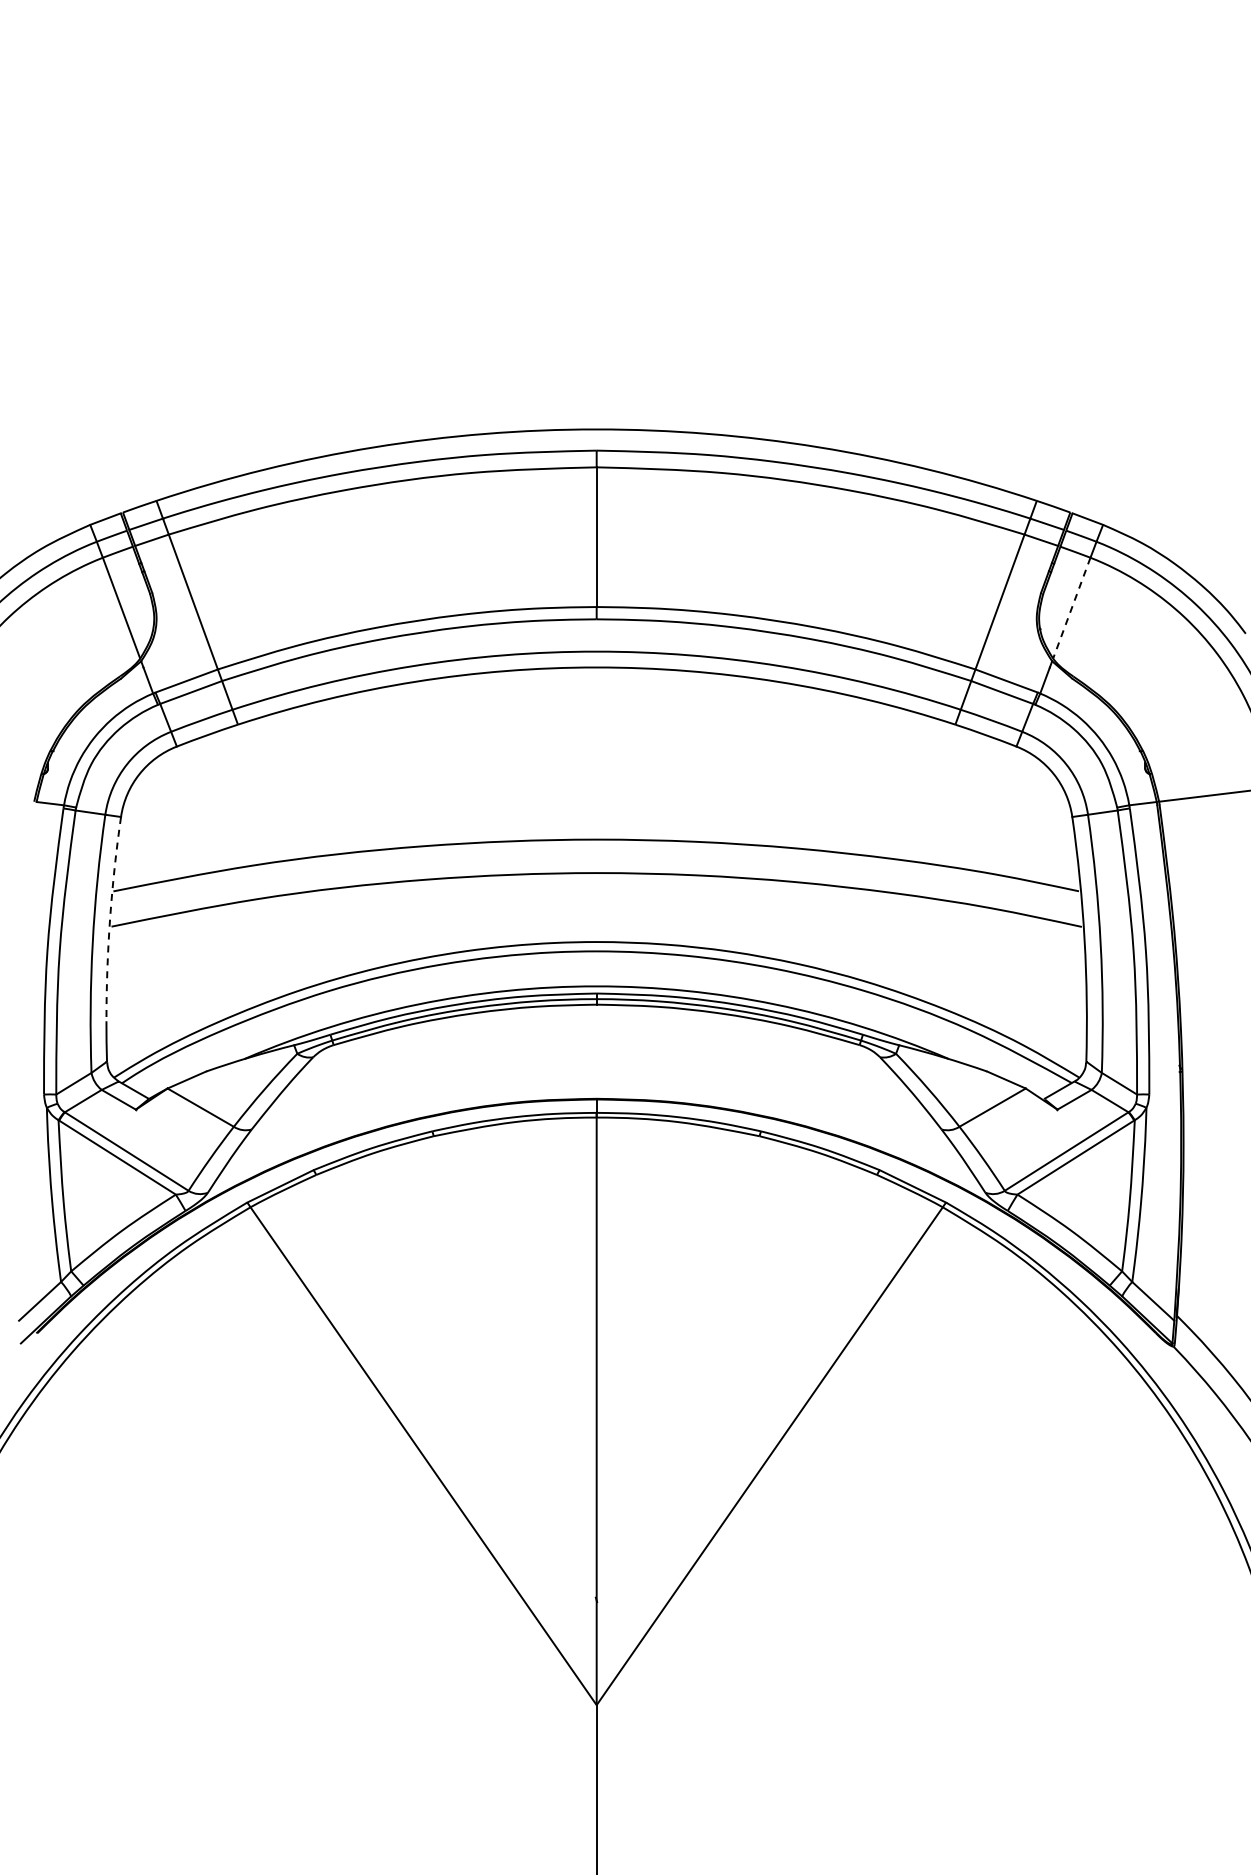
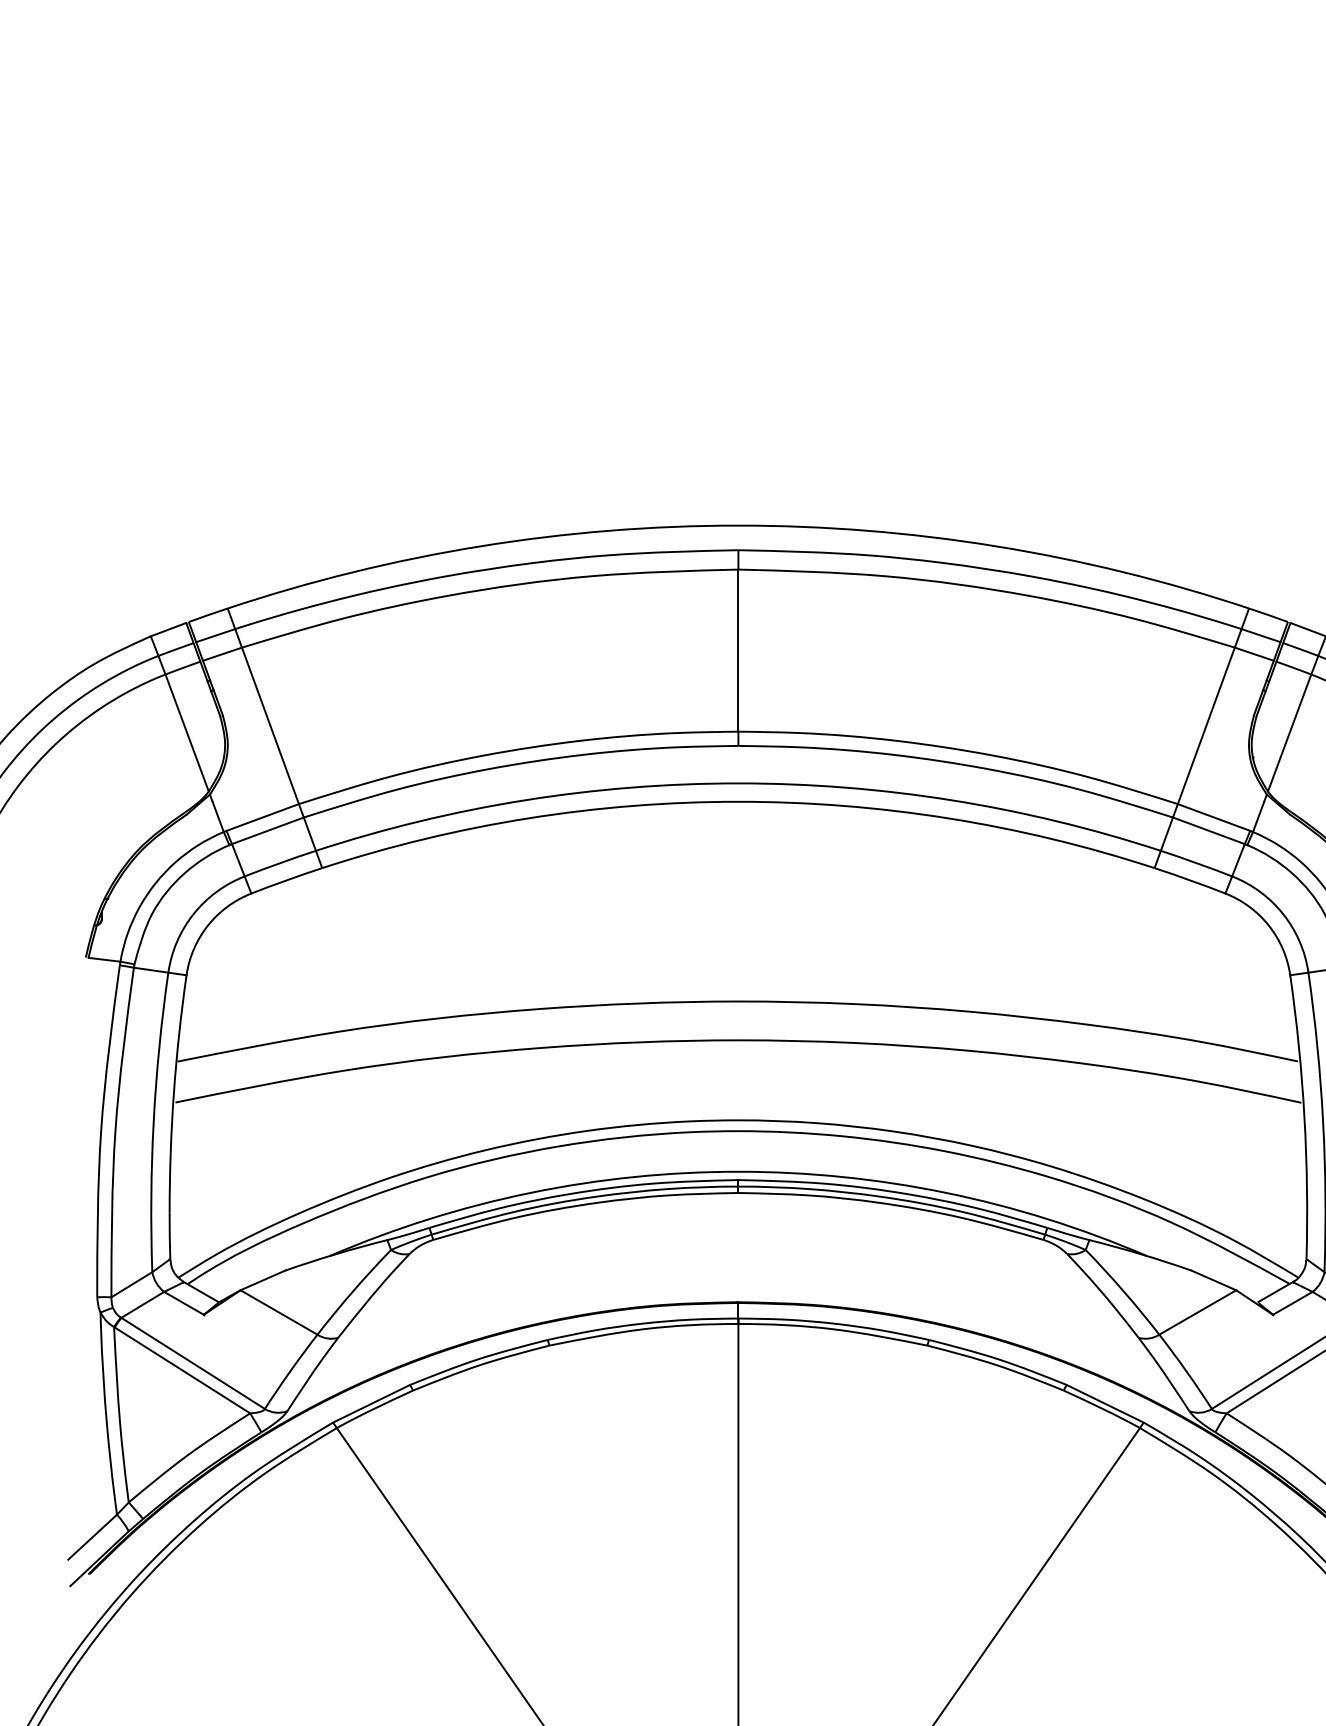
line: (1071, 608) -> (1289, 733), dashed -> solid
arc: (110, 918) -> (174, 1093), dashed -> solid

